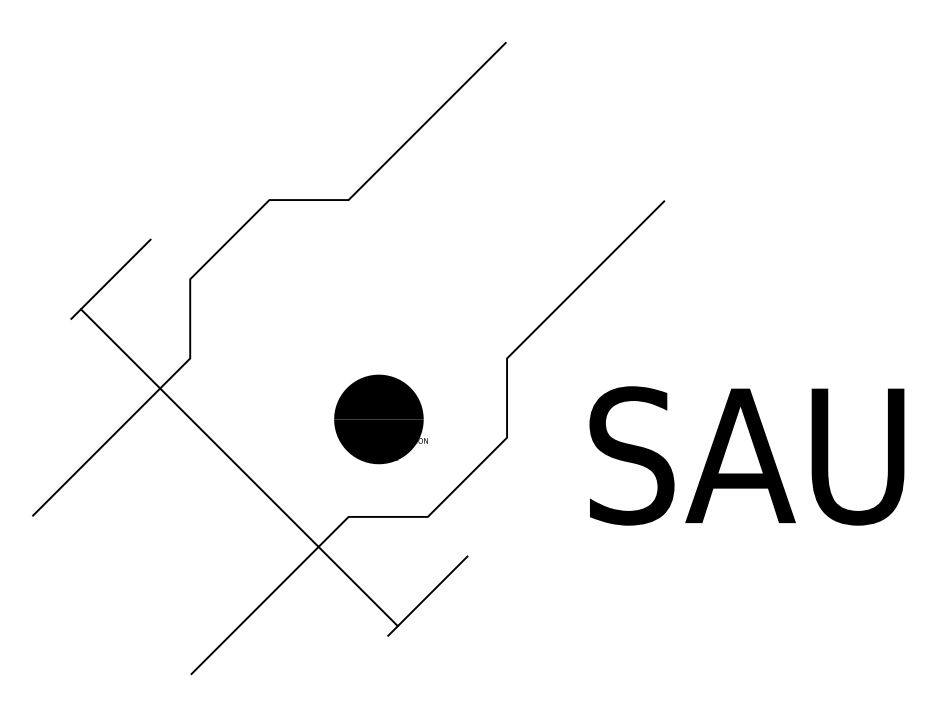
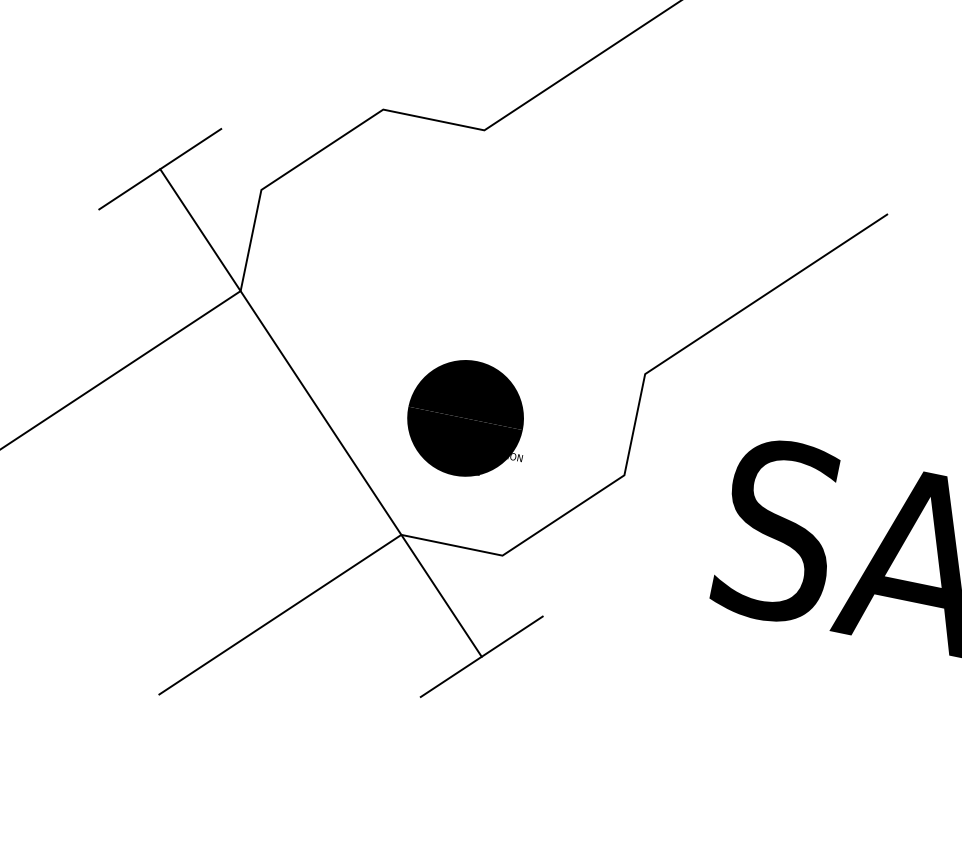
line: (238, 467) -> (319, 412), moved

